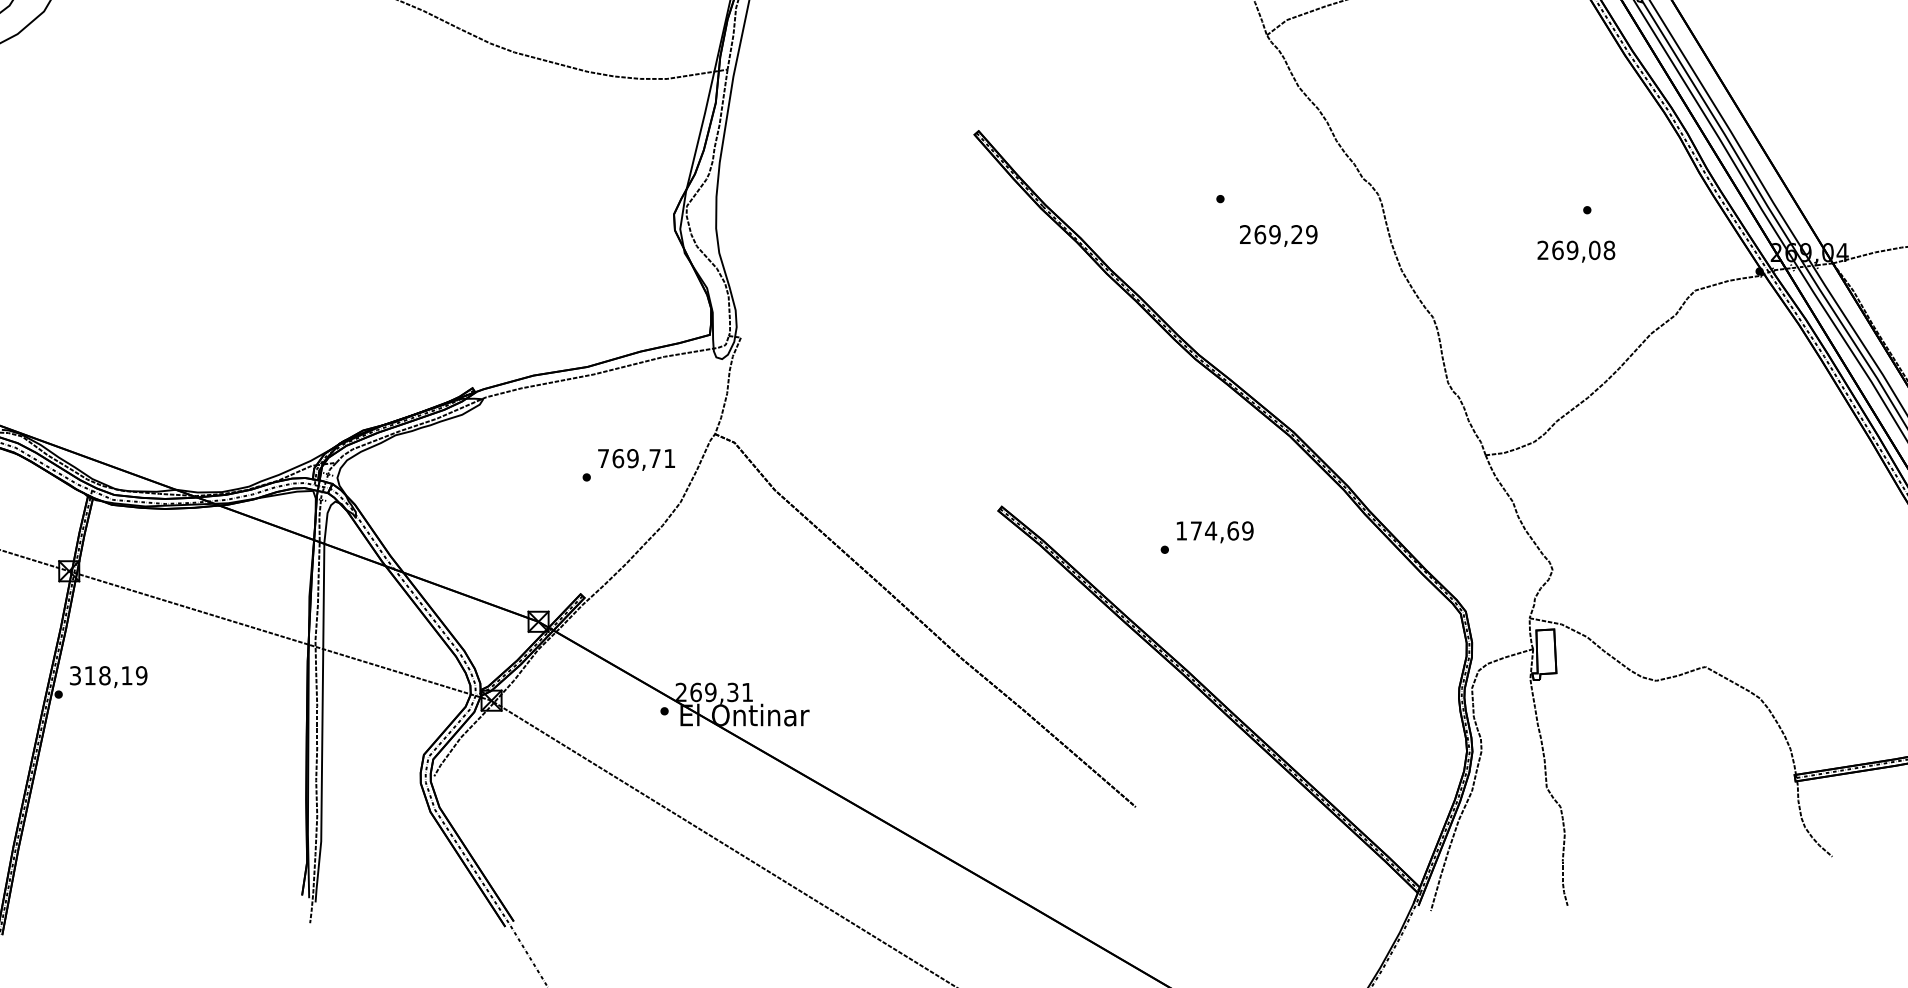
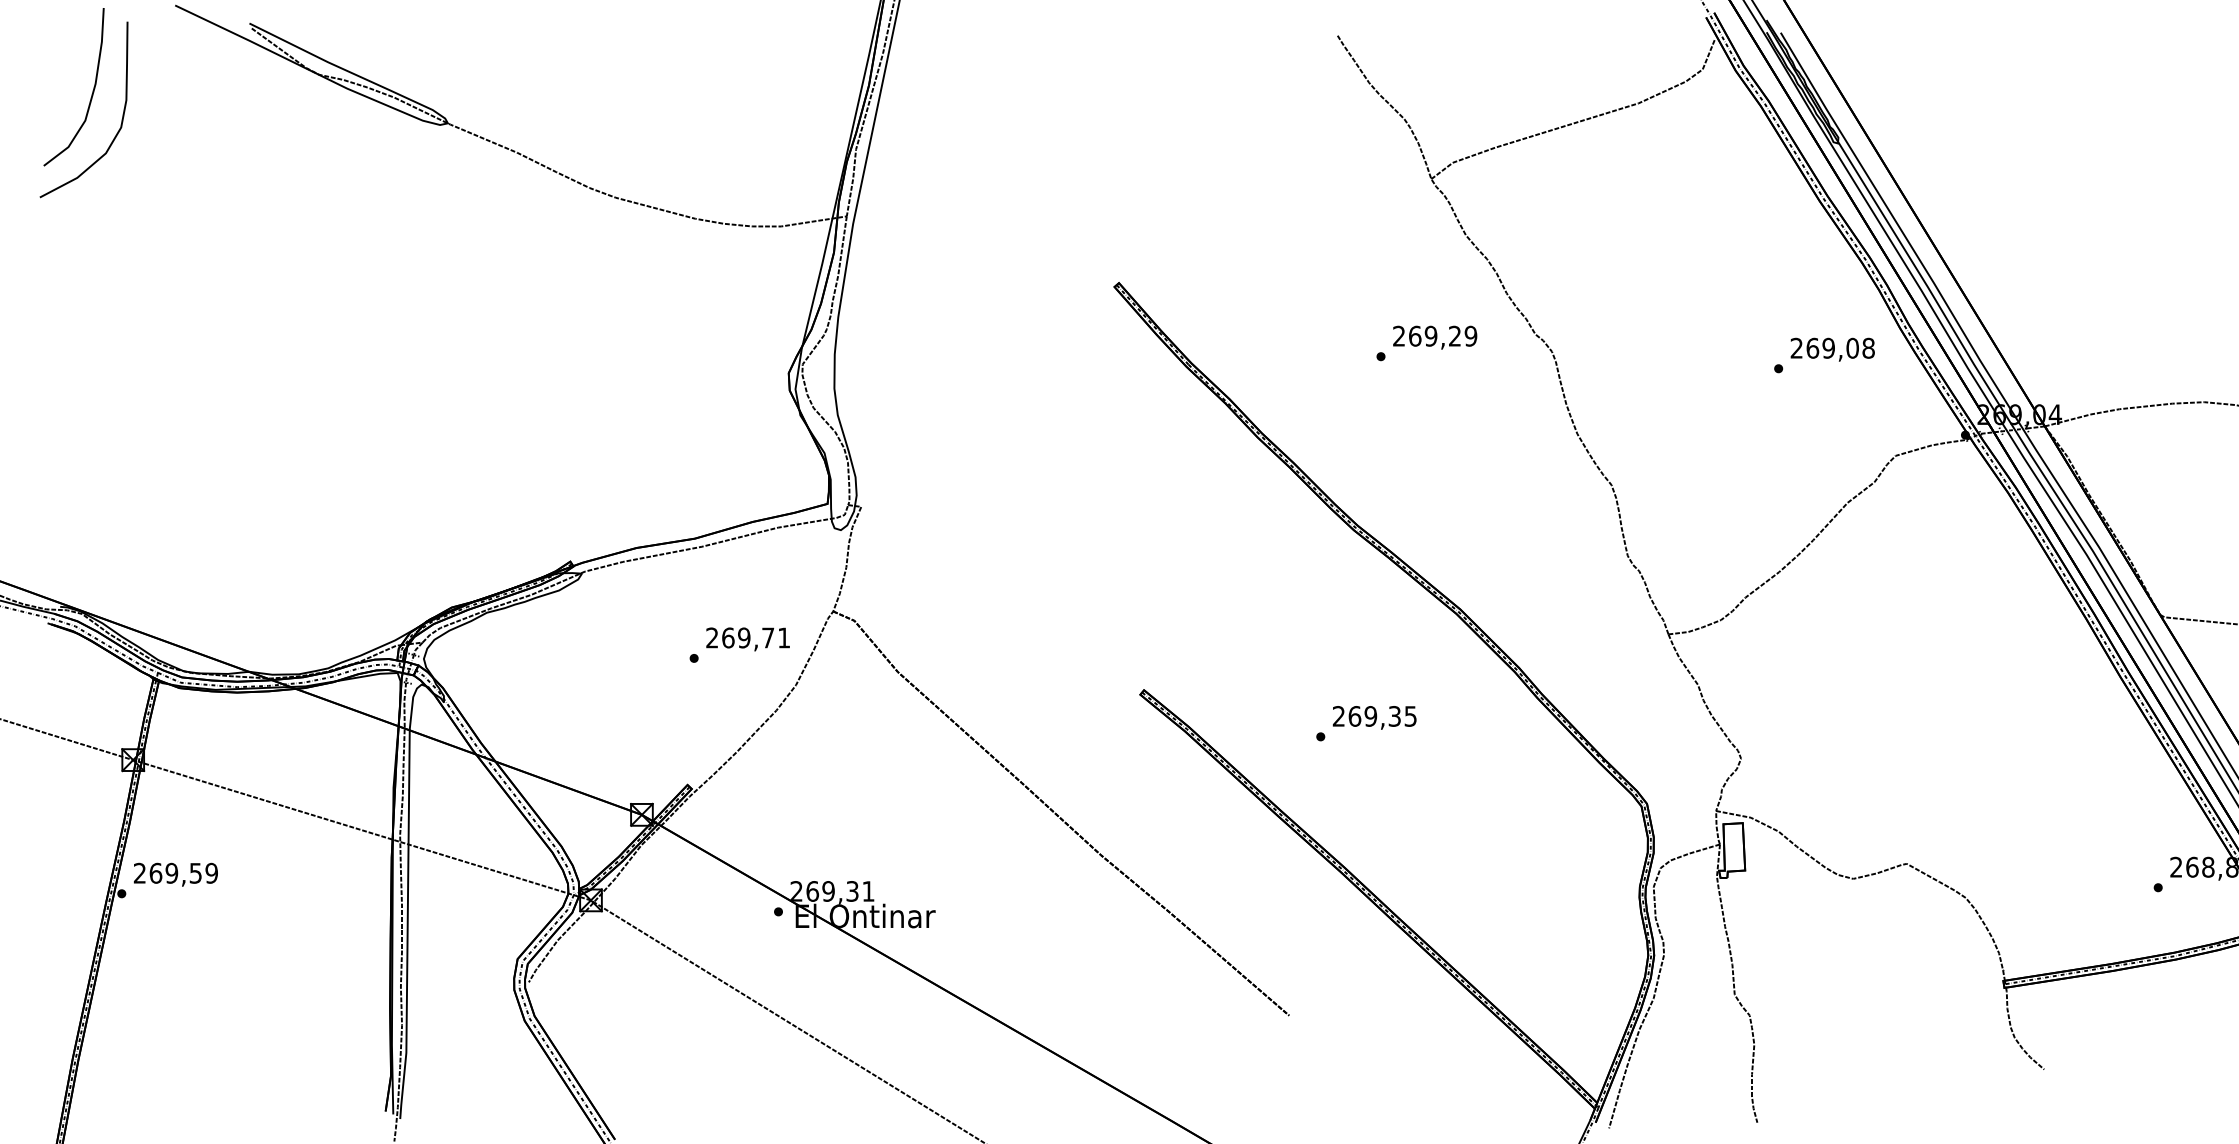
text: (1279, 235) -> (1435, 337), moved
text: (1576, 251) -> (1832, 349), moved
text: (603, 458) -> (712, 637), 769,71 -> 269,71
text: (1214, 531) -> (1374, 716), 174,69 -> 269,35
text: (100, 674) -> (167, 872), 318,19 -> 269,59

